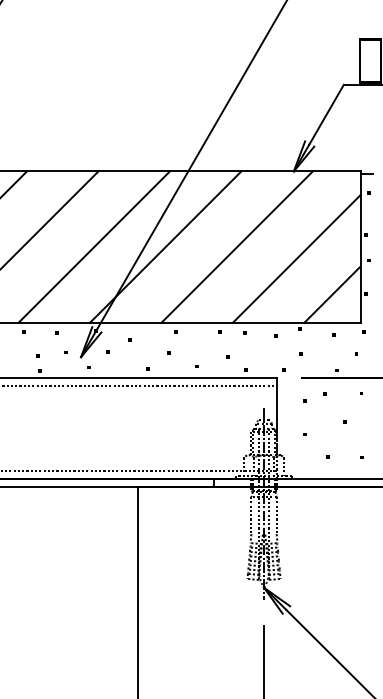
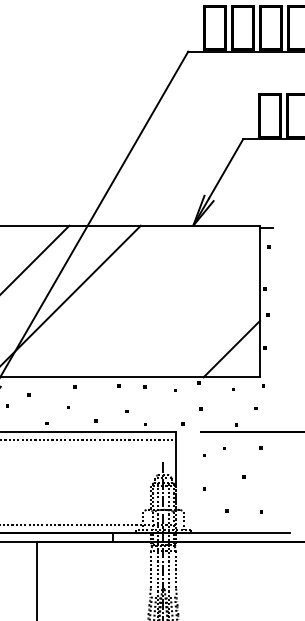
line: (236, 246) -> (135, 300), removed
line: (296, 258) -> (195, 312), removed

